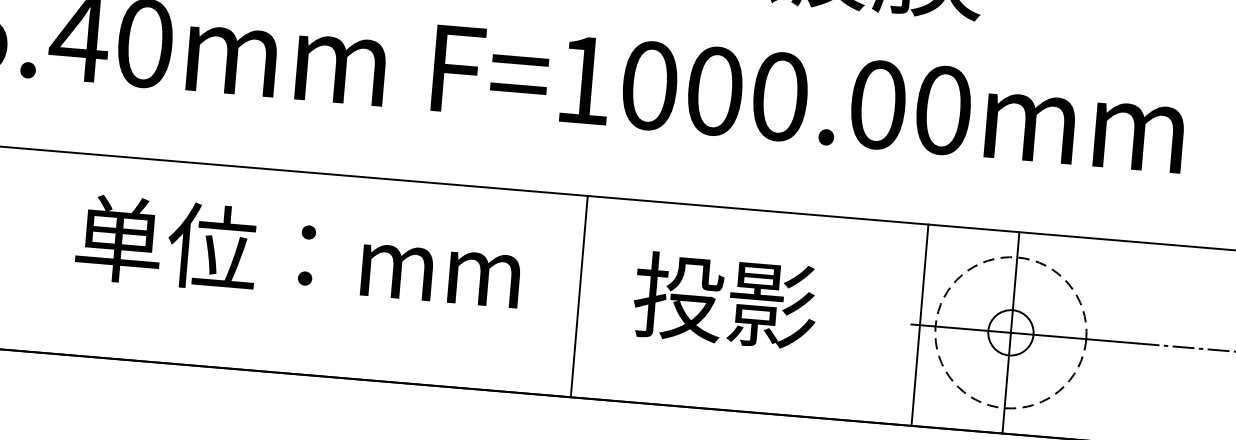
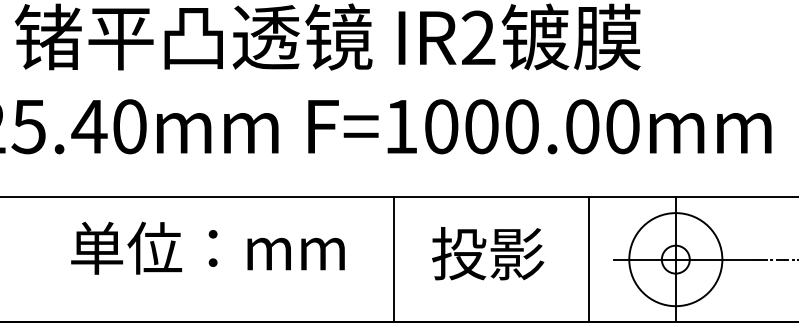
text: (297, 253) -> (207, 247), moved
line: (579, 296) -> (394, 259), moved
text: (726, 300) -> (488, 253), moved
line: (919, 324) -> (588, 259), moved
circle: (1010, 332) -> (675, 259), dashed -> solid

